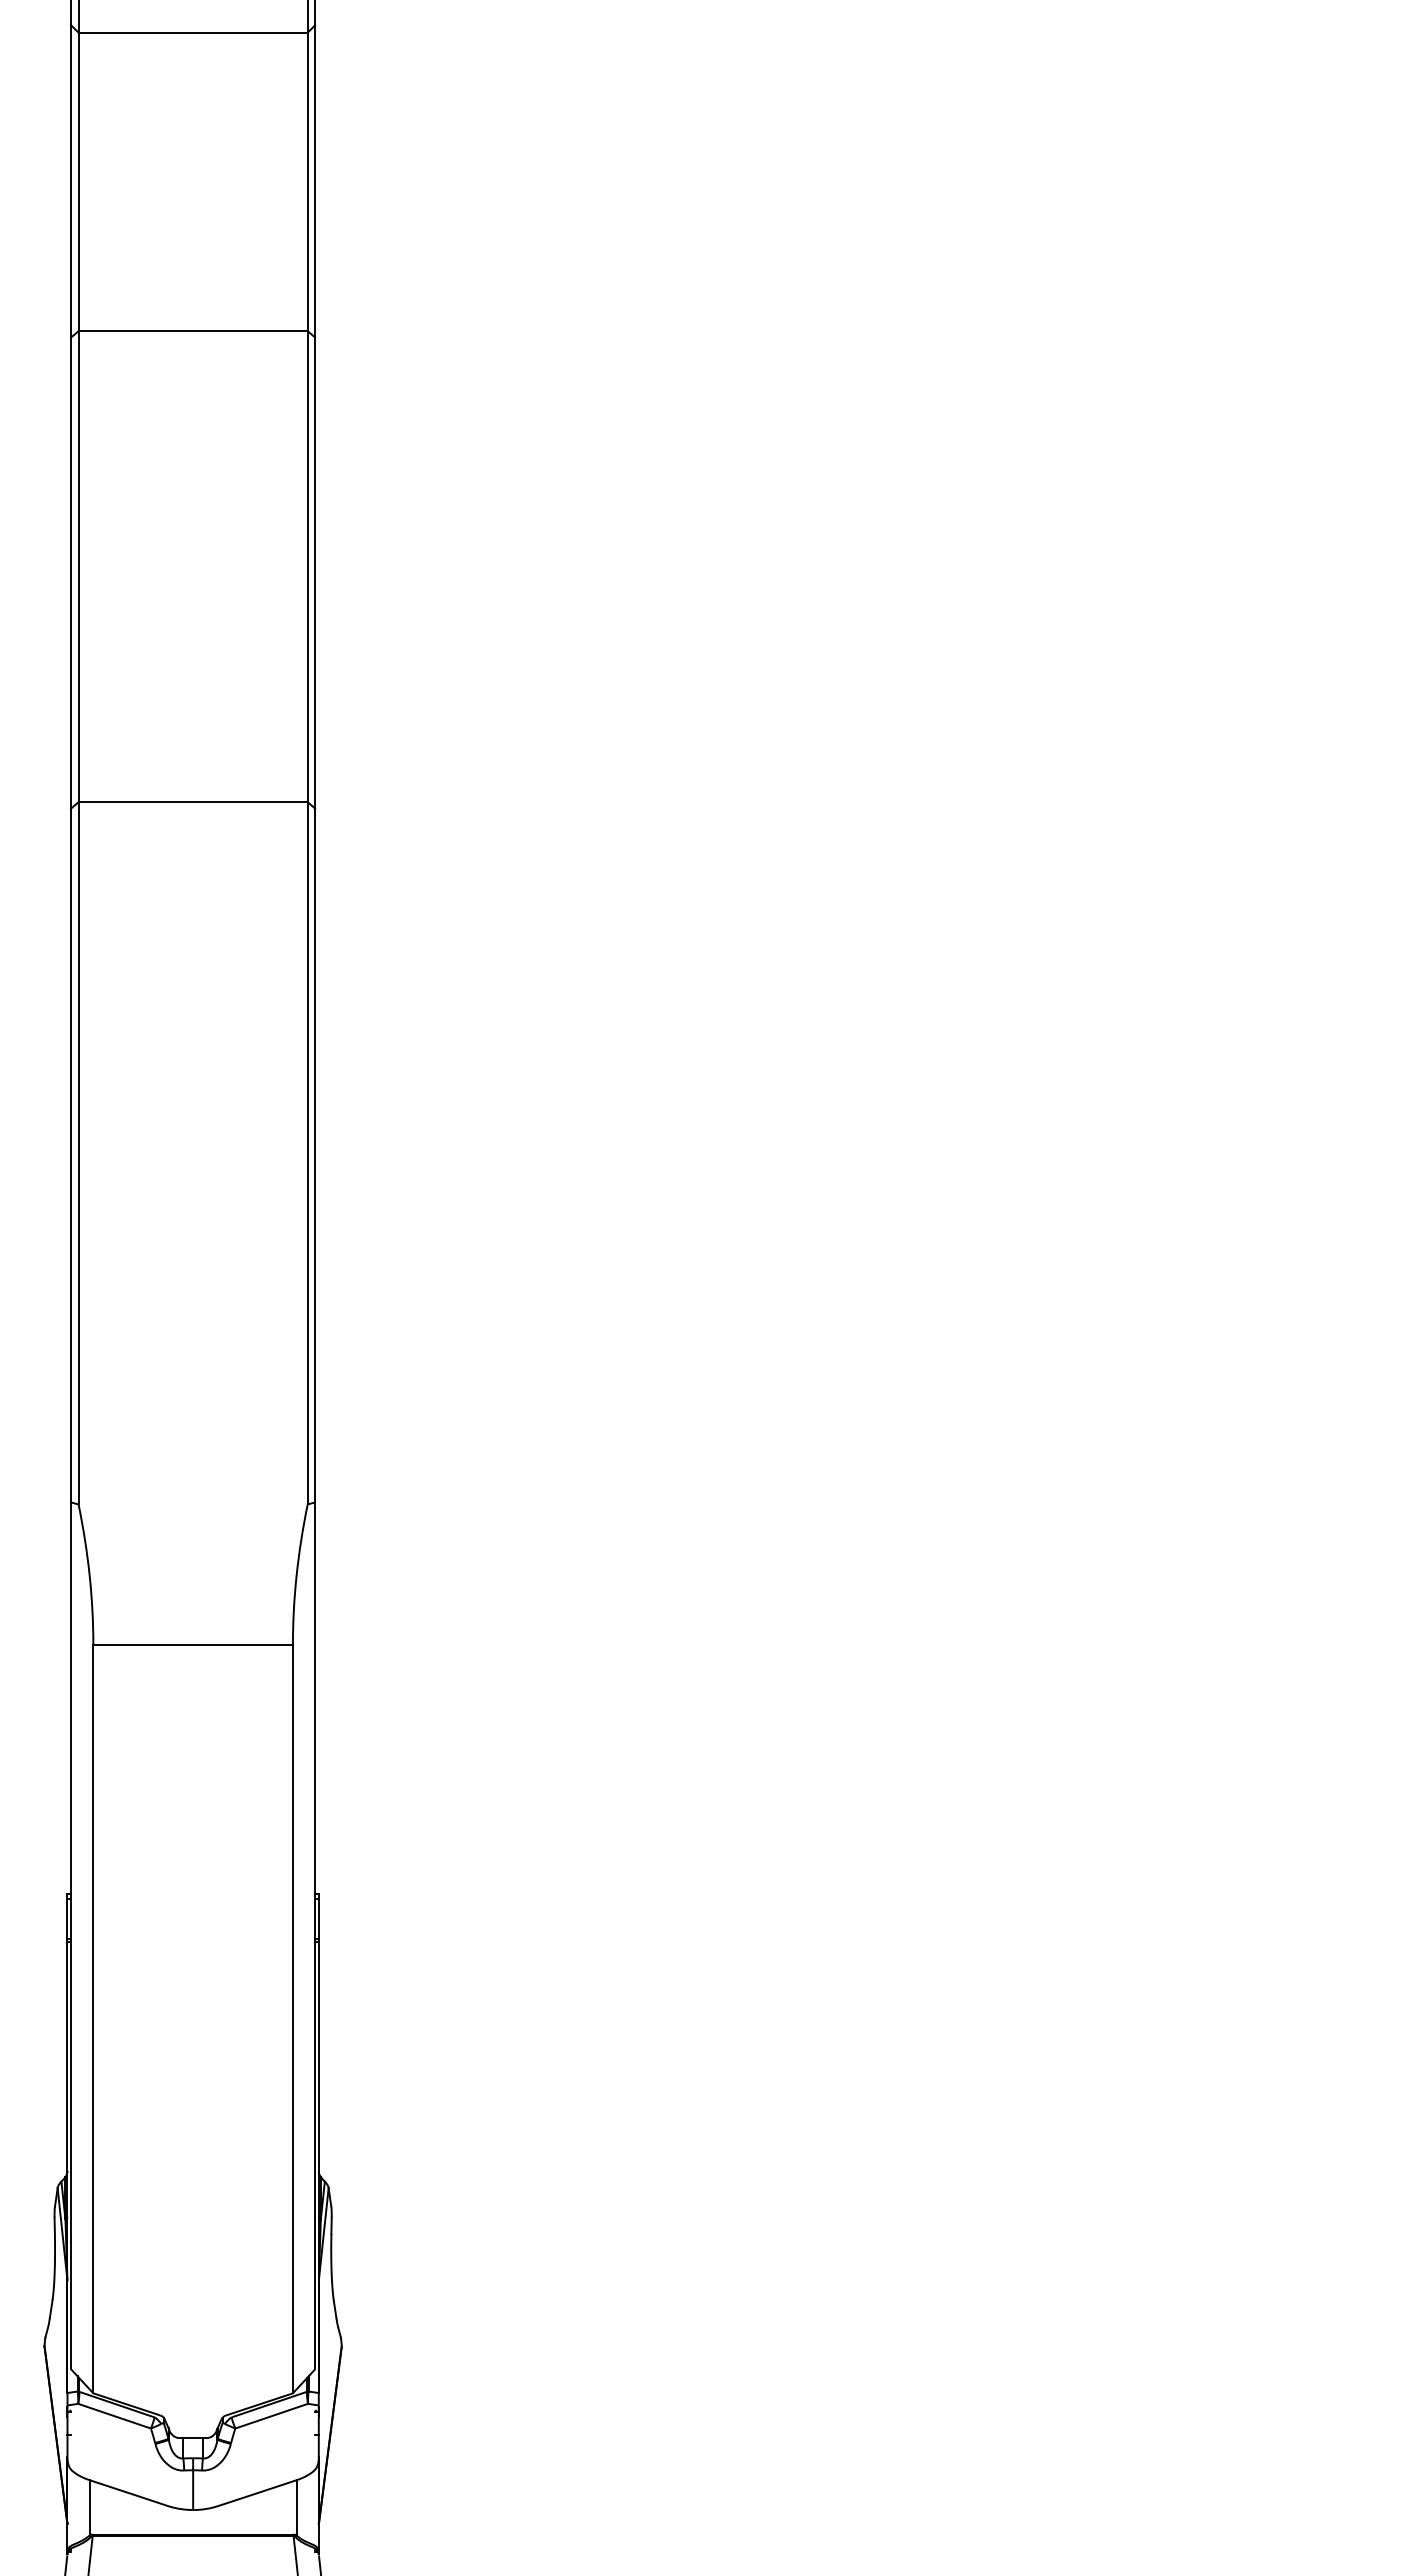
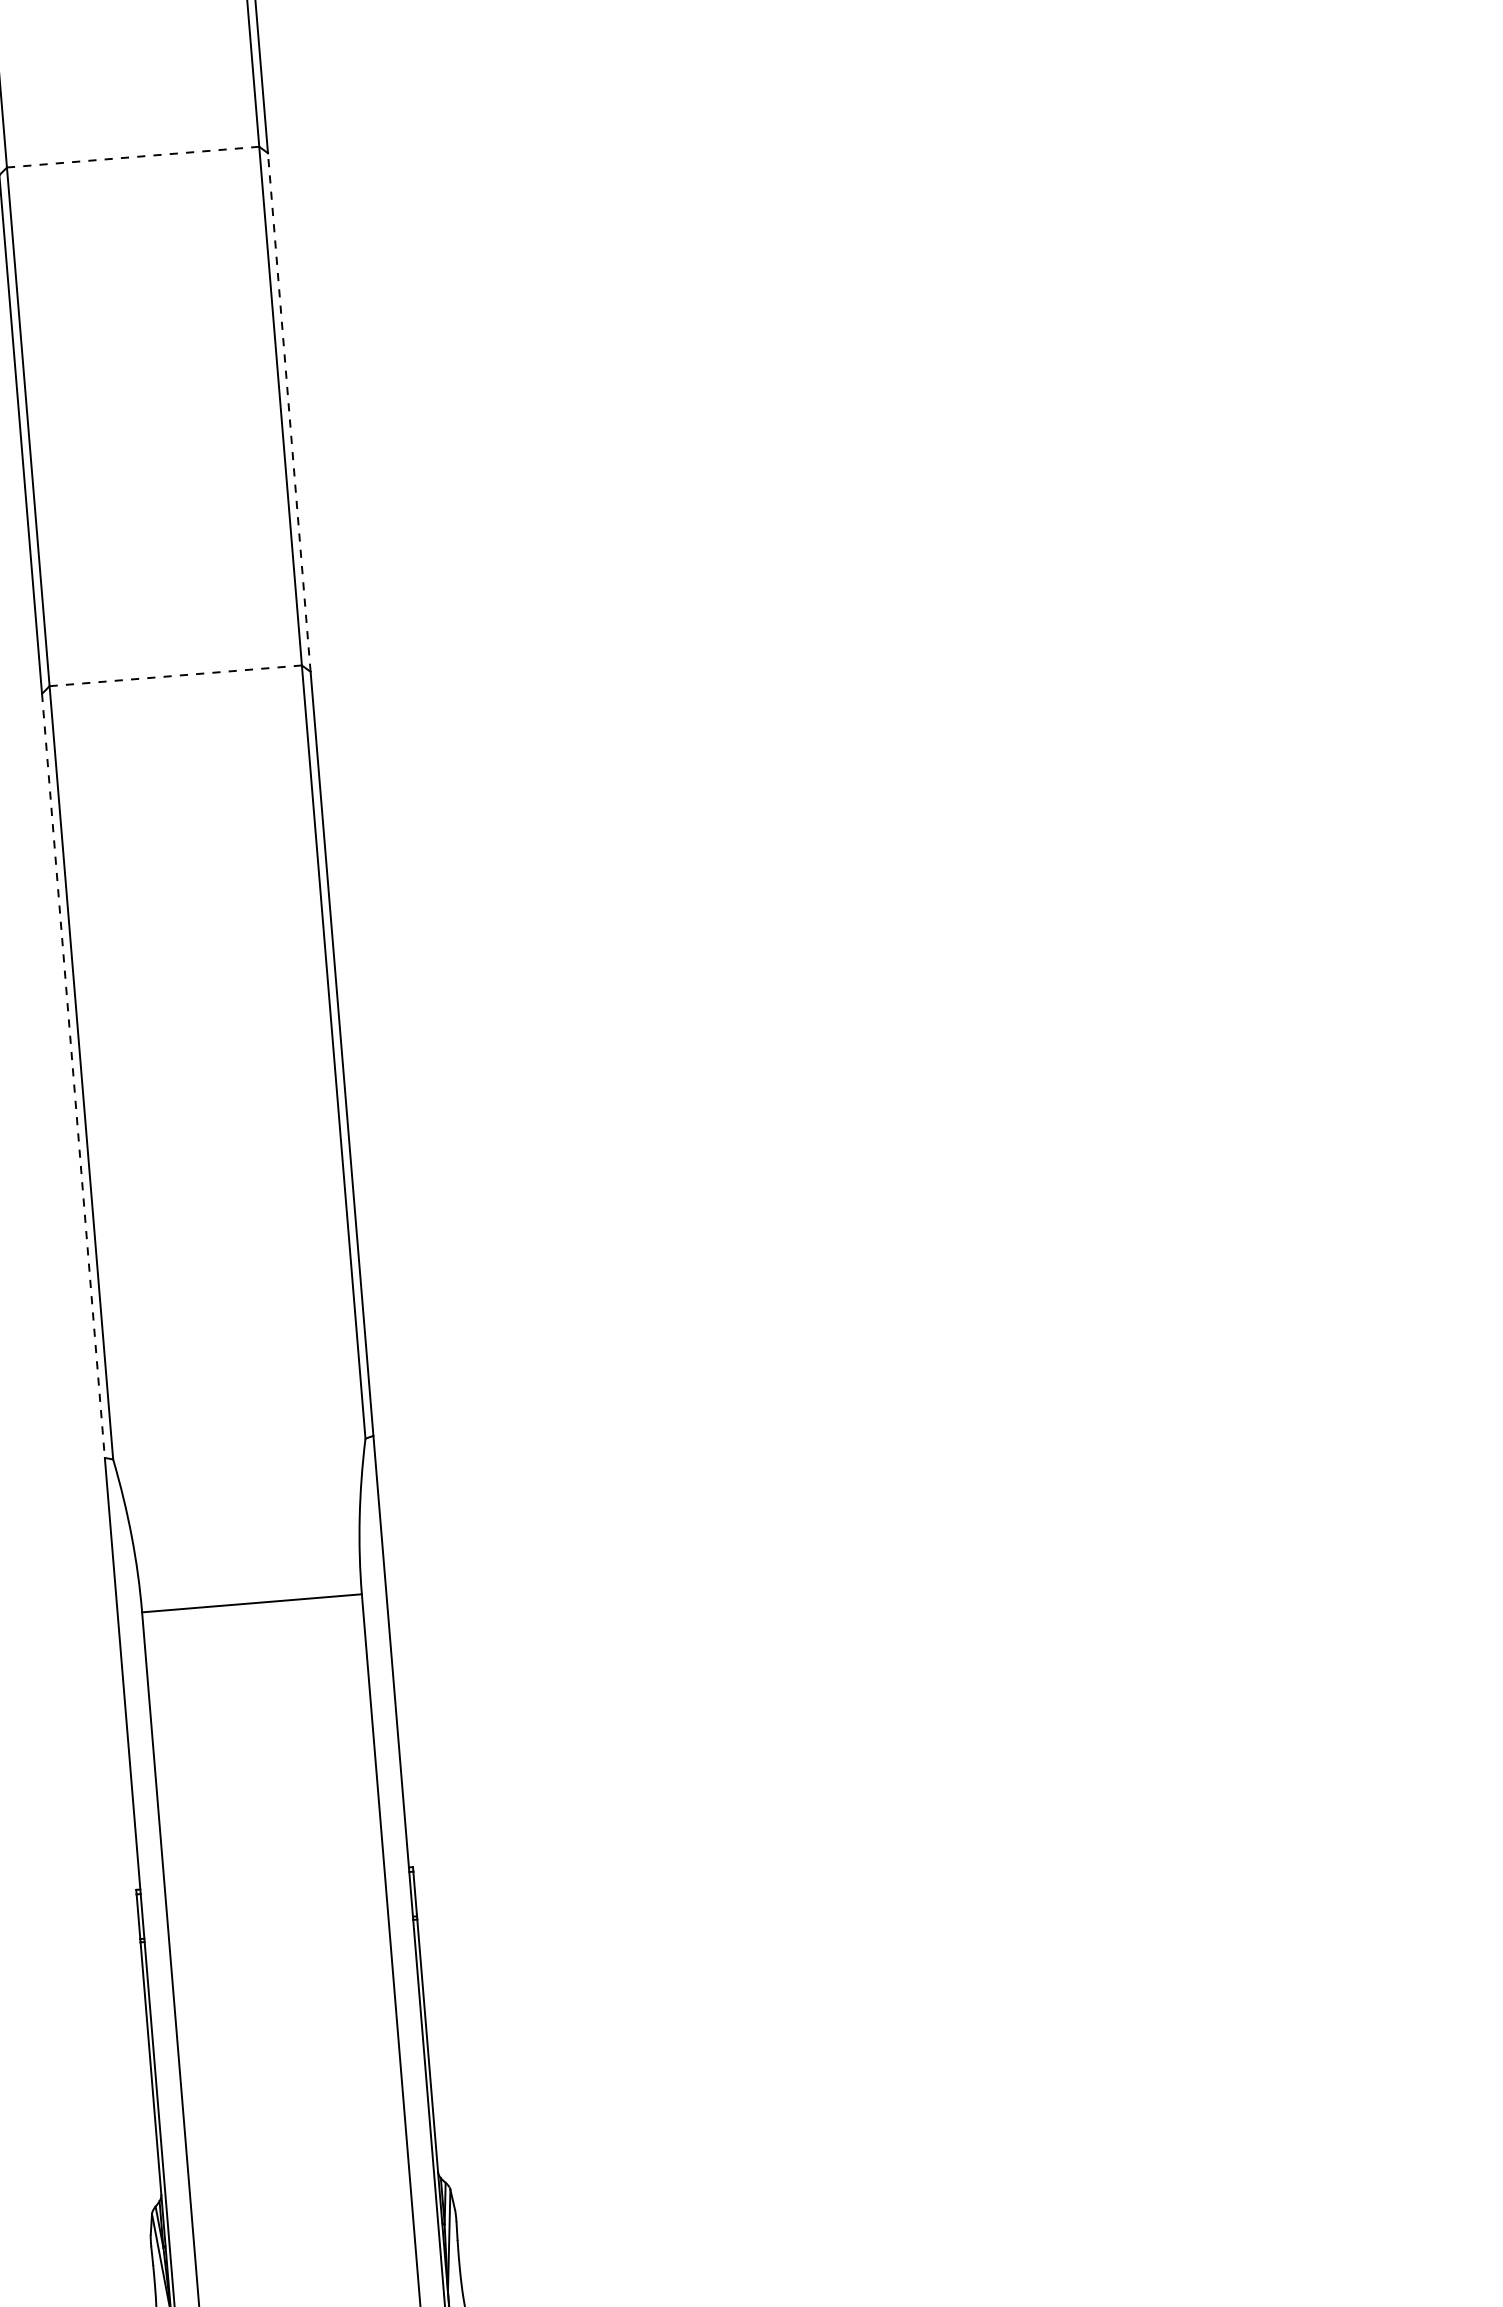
line: (193, 331) -> (133, 157), solid -> dashed
line: (315, 572) -> (289, 411), solid -> dashed
line: (193, 802) -> (176, 676), solid -> dashed
line: (71, 1155) -> (73, 1075), solid -> dashed

